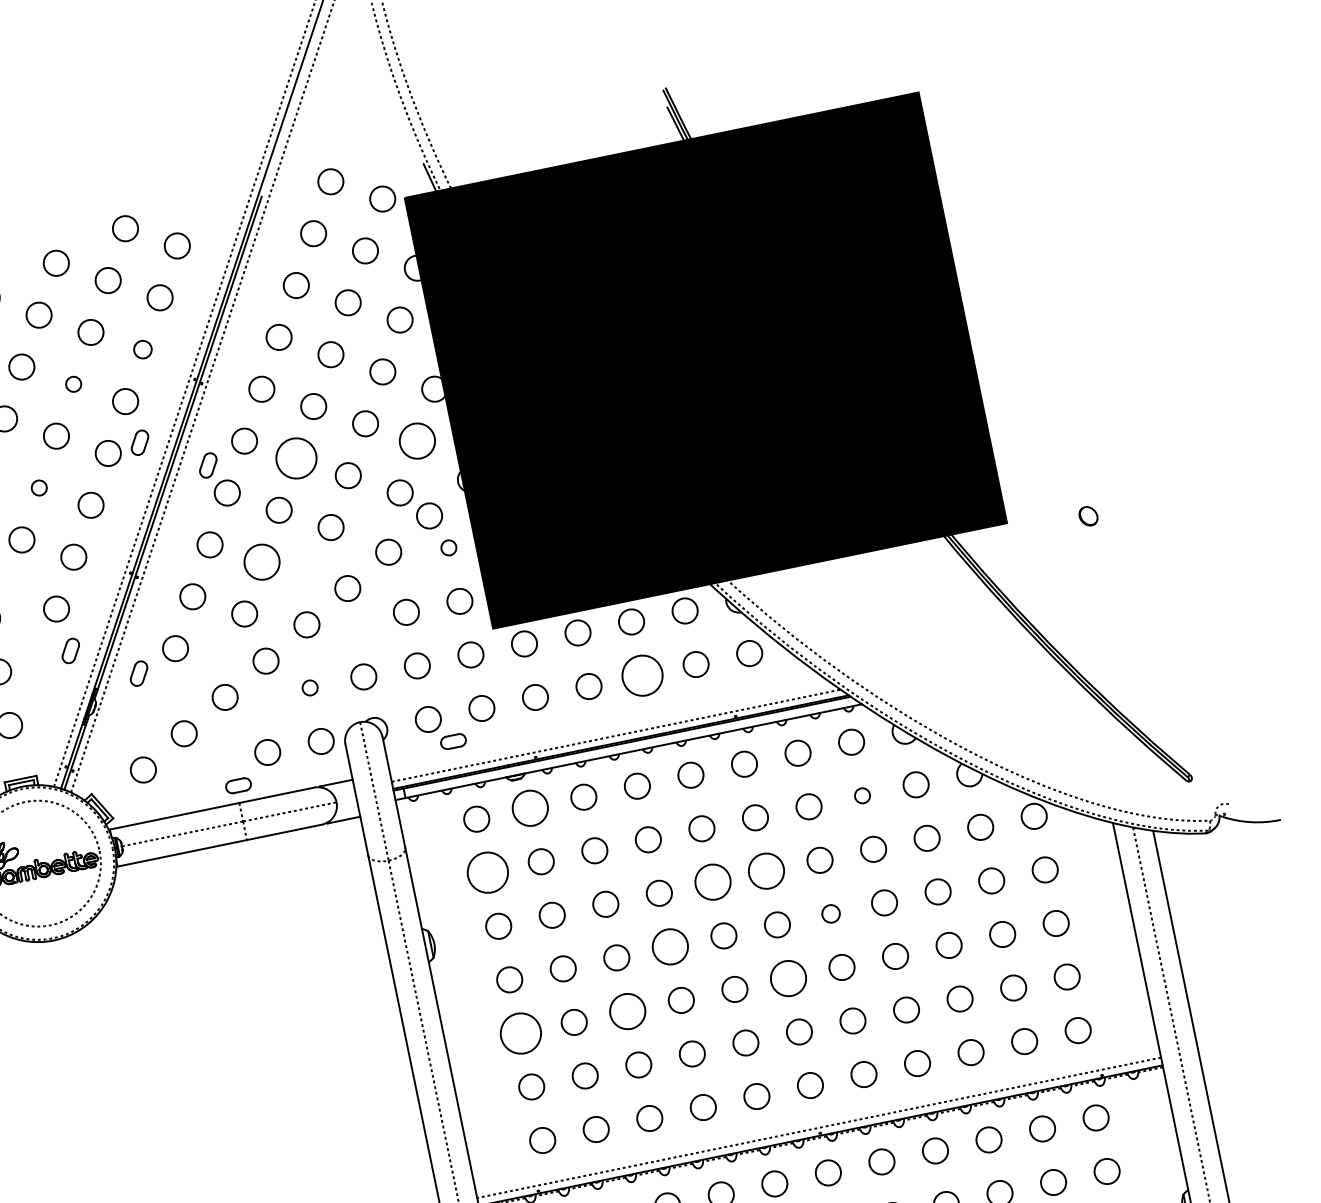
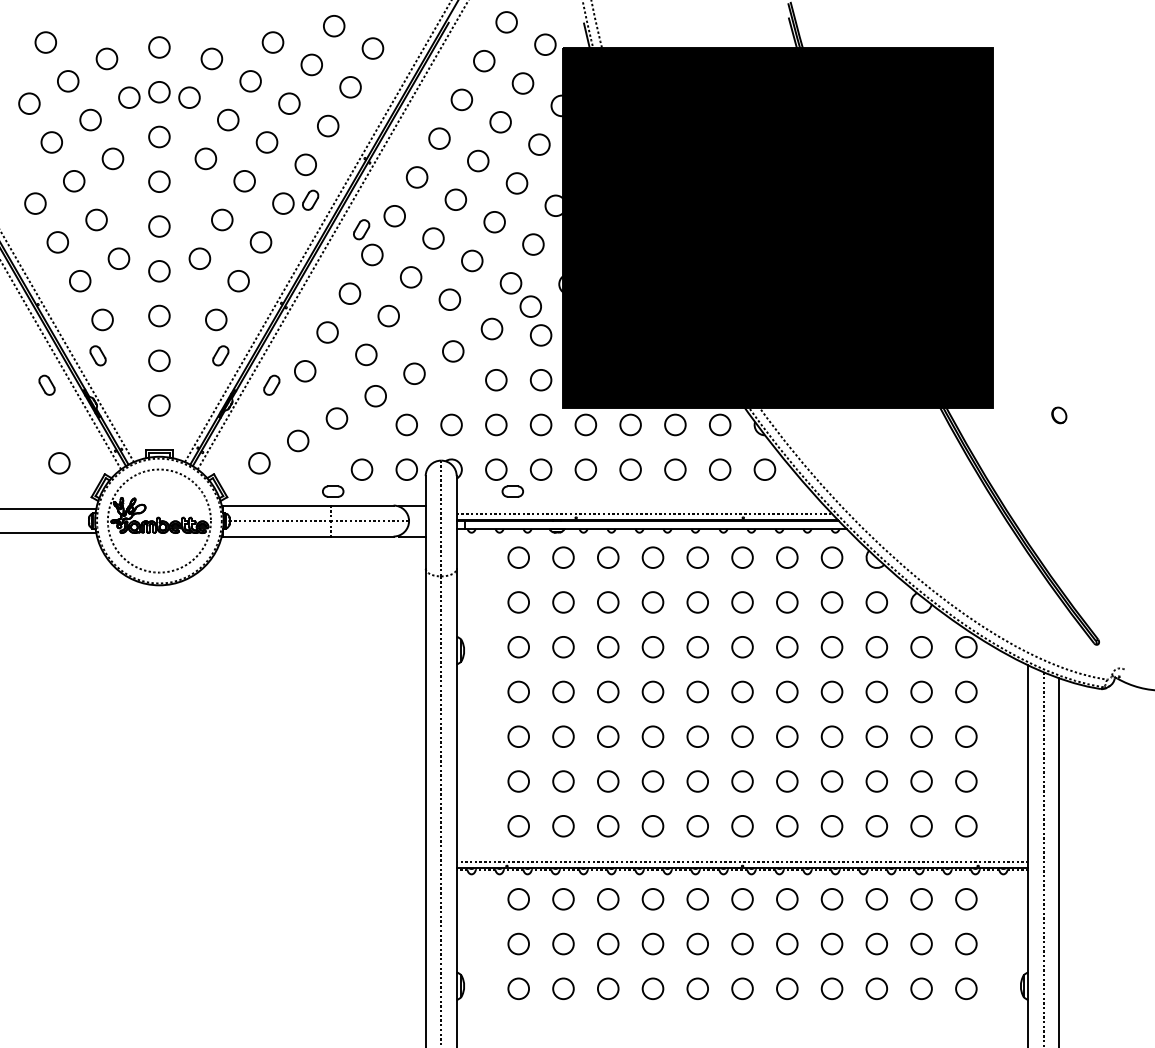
circle: (143, 348) -> (328, 125), size x1.43
circle: (73, 384) -> (266, 142), size x1.67
circle: (417, 440) -> (533, 244), size x0.71
circle: (296, 458) -> (433, 238), size x0.62
circle: (39, 487) -> (222, 219), size x1.67
circle: (448, 548) -> (540, 335), size x1.67
circle: (261, 561) -> (388, 315), size x0.71
circle: (642, 675) -> (675, 469), size x0.62
circle: (309, 687) -> (406, 424), size x1.67
circle: (861, 796) -> (831, 602), size x1.67
circle: (530, 808) -> (563, 557), size x0.71
circle: (766, 871) -> (742, 647), size x0.71
circle: (487, 872) -> (518, 602), size x0.62
circle: (712, 882) -> (697, 647), size x0.71
circle: (831, 913) -> (787, 691), size x1.43
circle: (669, 946) -> (652, 691), size x0.71
circle: (788, 978) -> (742, 736), size x0.71
circle: (628, 1011) -> (608, 736), size x0.71
circle: (520, 1033) -> (518, 736), size x0.62

